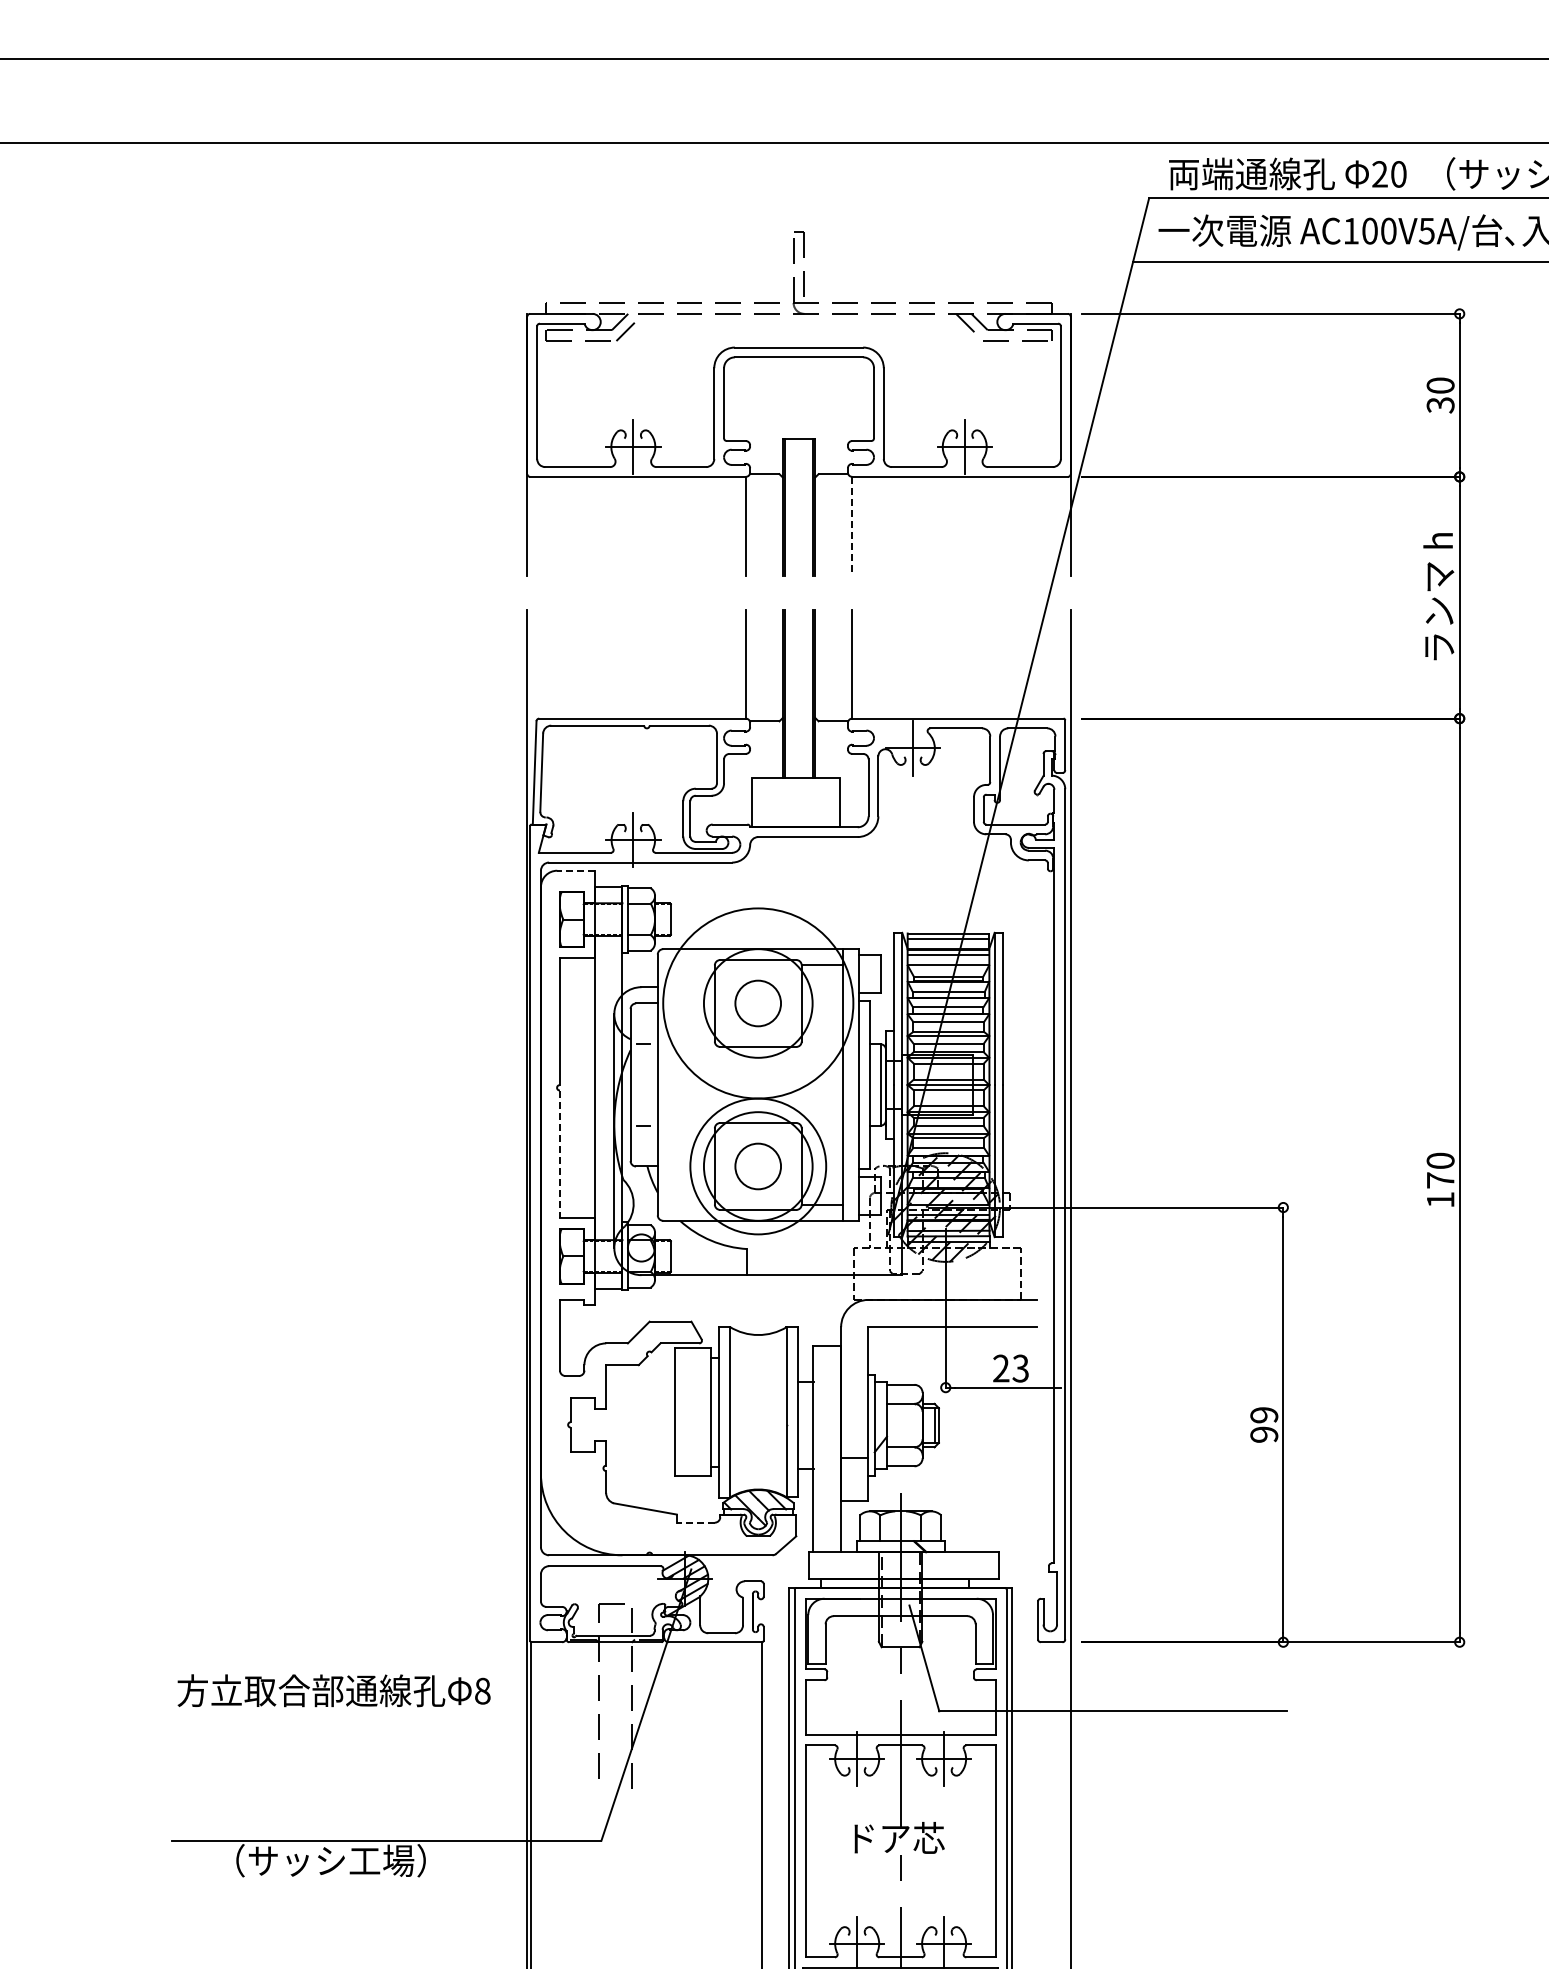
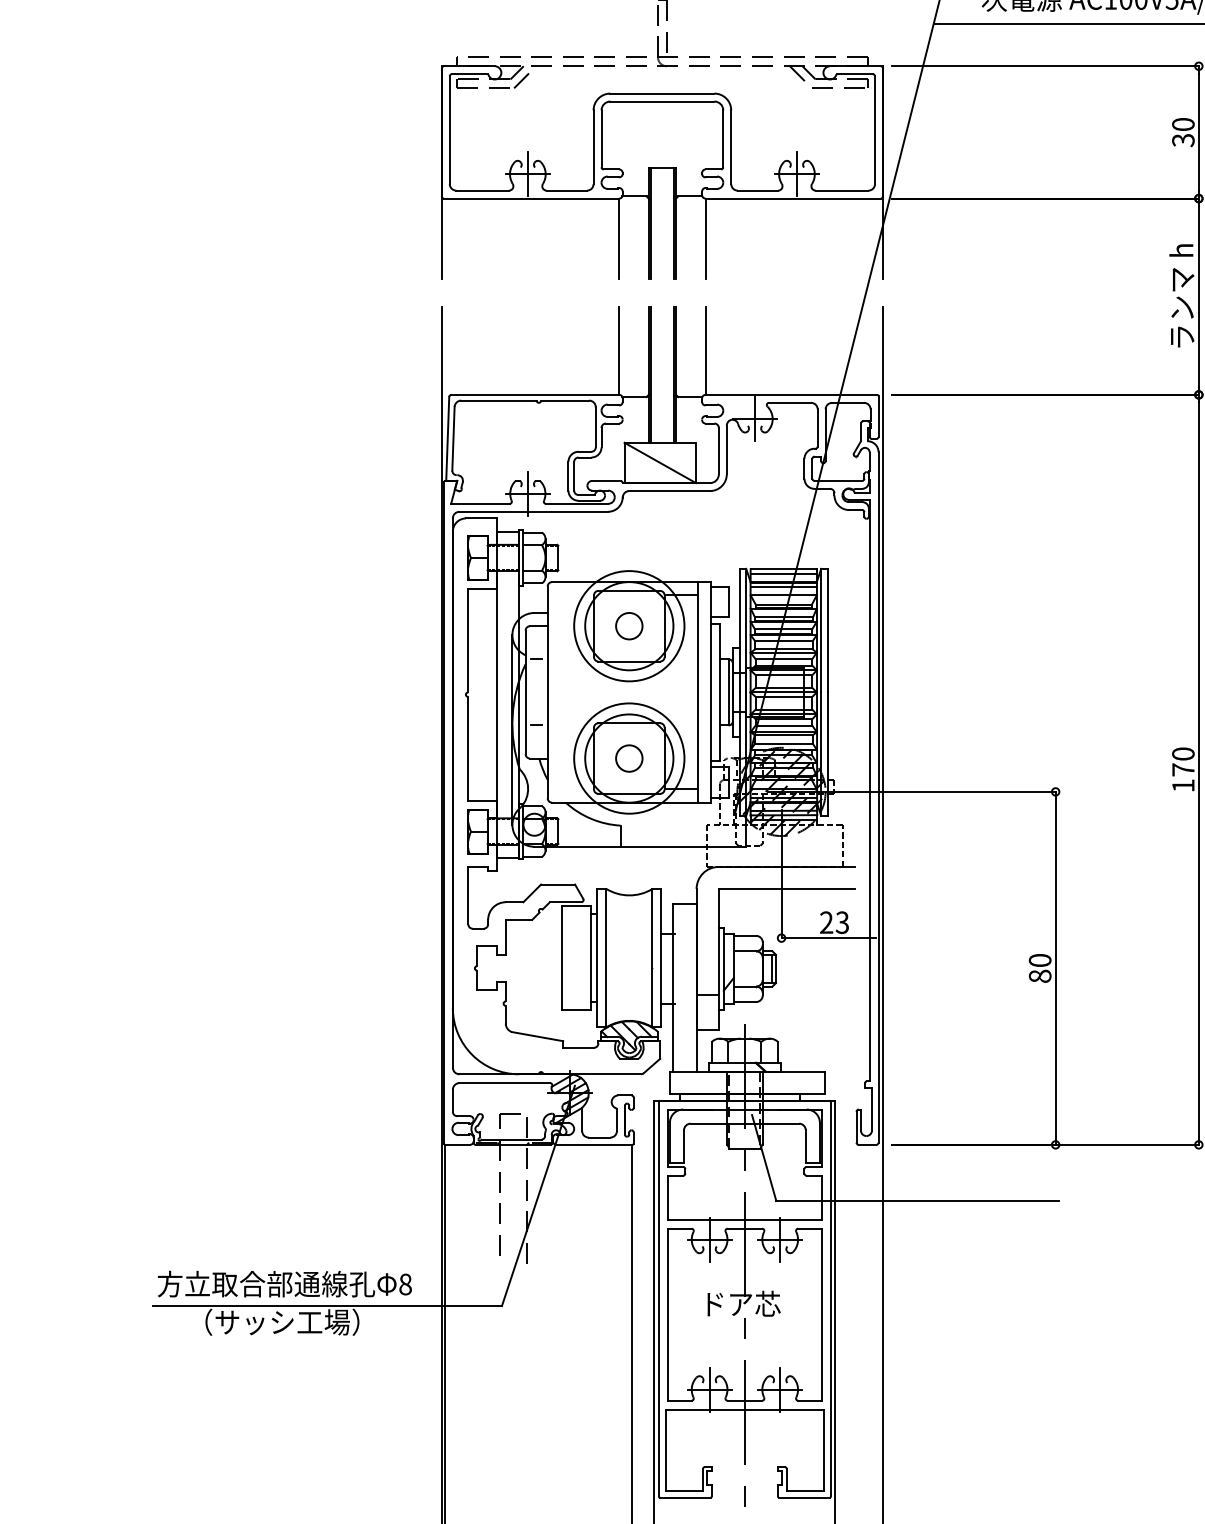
line: (852, 526) -> (705, 238), dashed -> solid
line: (796, 802) -> (660, 463), added
line: (575, 870) -> (480, 518), dashed -> solid
circle: (758, 1003) -> (629, 626), size x0.71
circle: (758, 1003) -> (629, 626), size x0.71
line: (559, 1154) -> (467, 748), dashed -> solid
circle: (758, 1166) -> (629, 758), size x0.71
text: (1264, 1424) -> (1040, 968), 99 -> 80
line: (695, 1522) -> (578, 1047), dashed -> solid
text: (333, 1690) -> (284, 1283), moved

